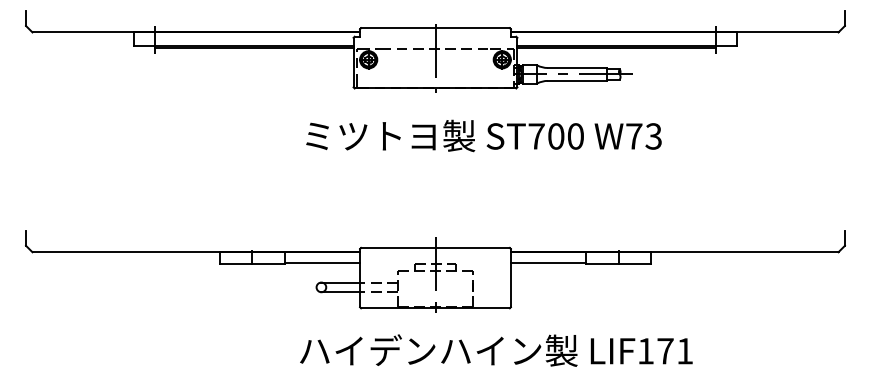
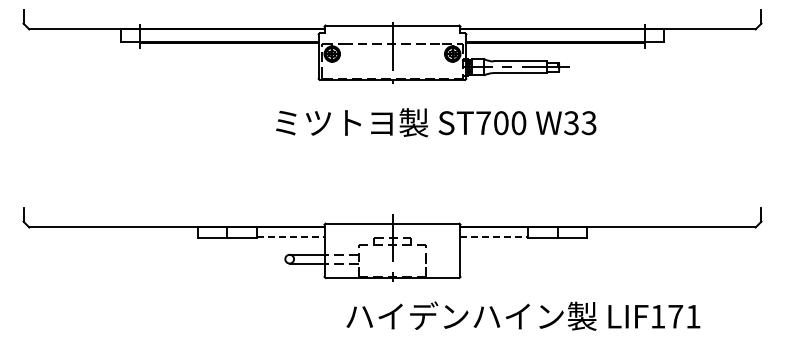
text: (634, 136) -> (571, 123), W73 -> W33
line: (322, 263) -> (290, 237), solid -> dashed
line: (548, 263) -> (494, 237), solid -> dashed
text: (496, 349) -> (523, 315), moved

